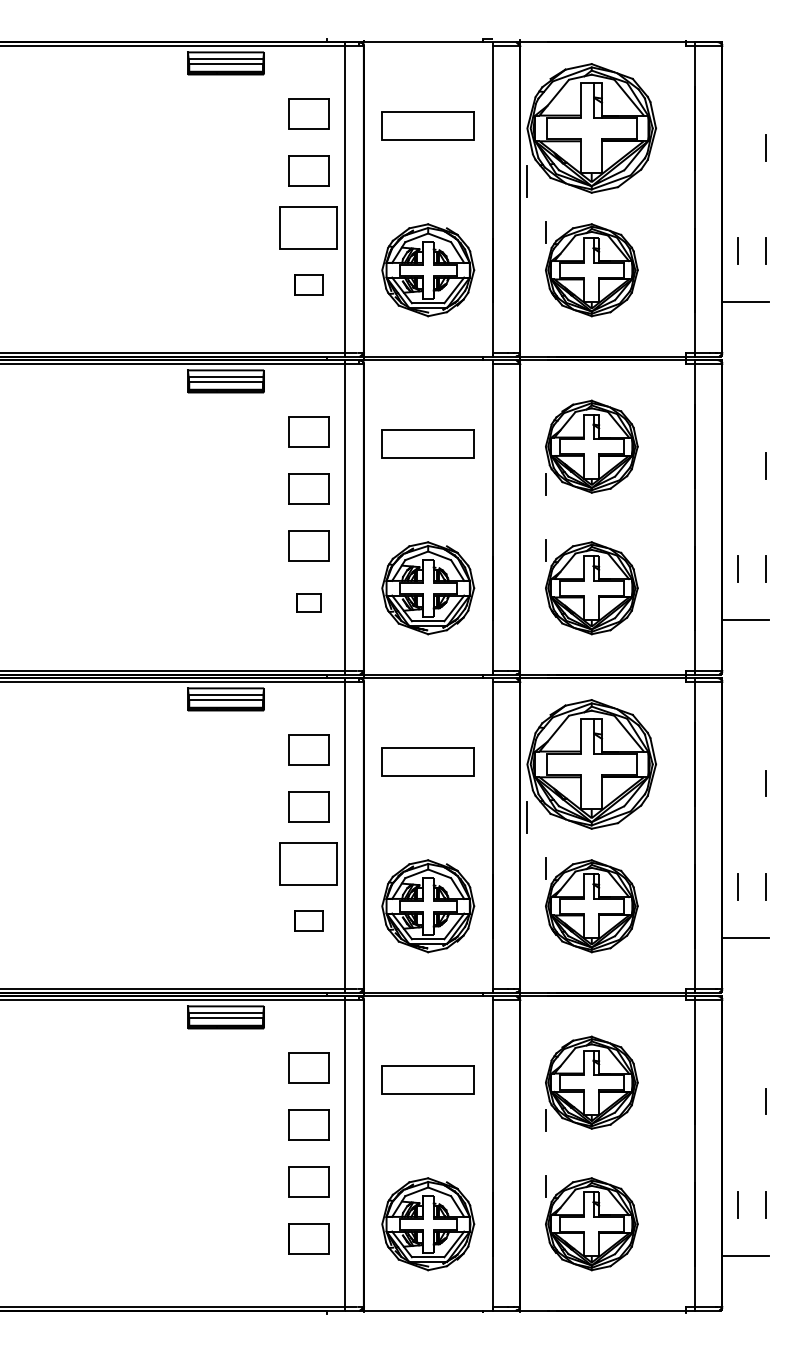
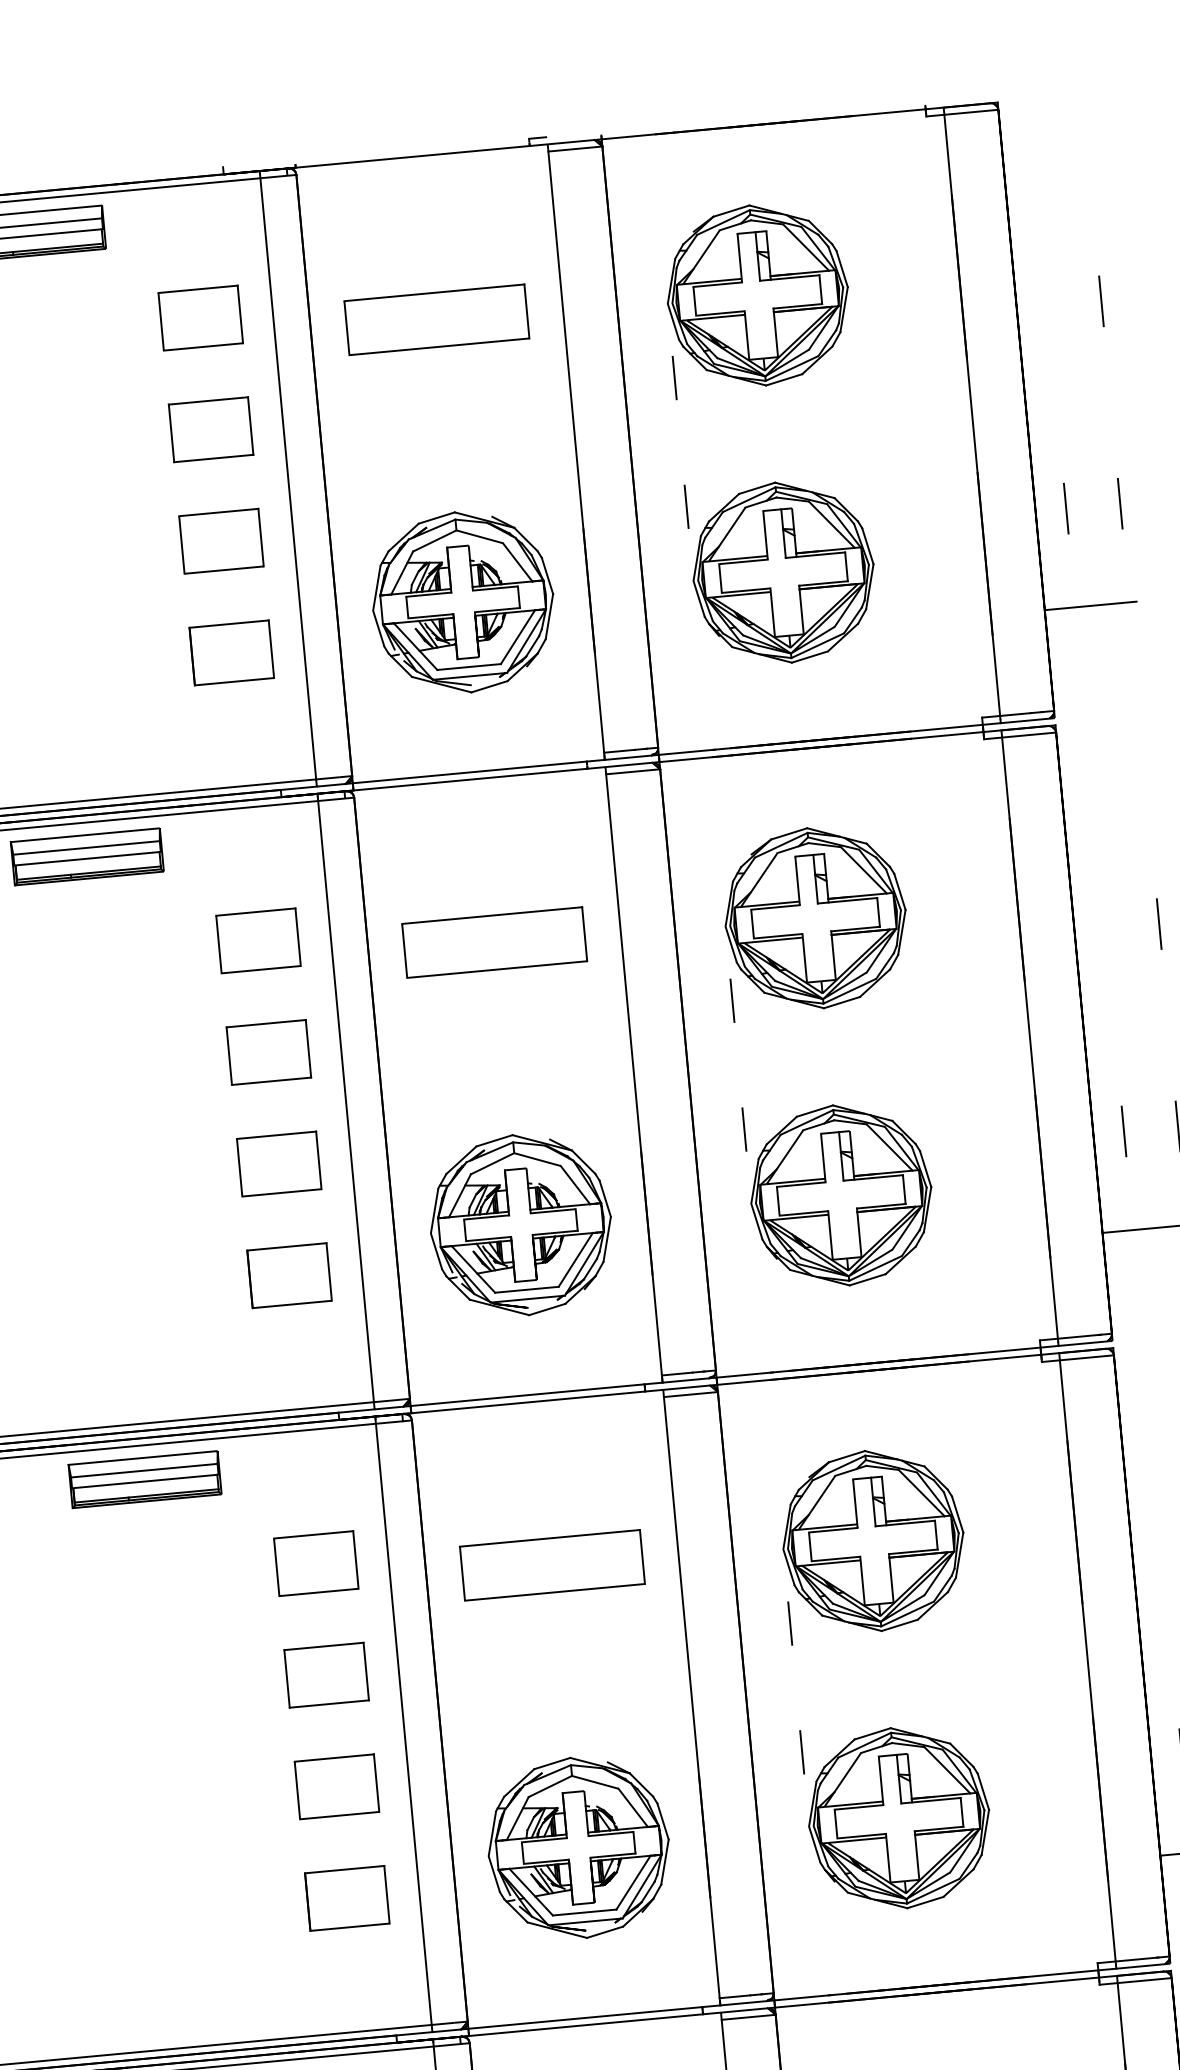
part: (591, 129) -> (757, 297), size x0.71
part: (308, 227) -> (220, 540), size x0.71
part: (308, 284) -> (231, 652), size x1.43
part: (308, 602) -> (289, 1274), size x1.67
part: (591, 765) -> (872, 1542), size x0.71
part: (308, 863) -> (336, 1785), size x0.71
part: (308, 920) -> (346, 1897), size x1.43

